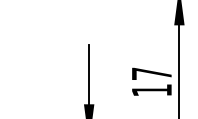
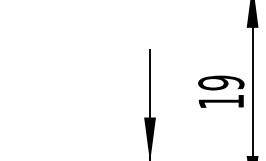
text: (152, 73) -> (221, 82), 17 -> 19

